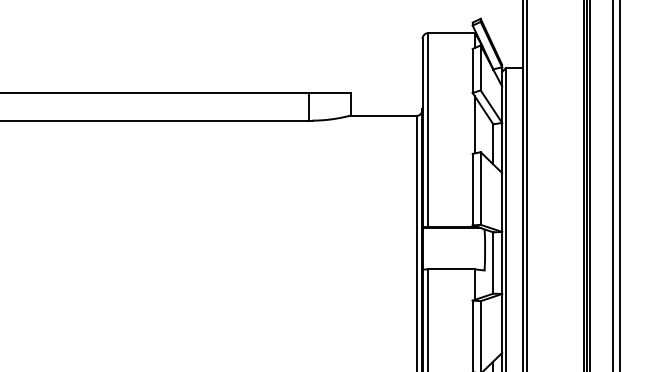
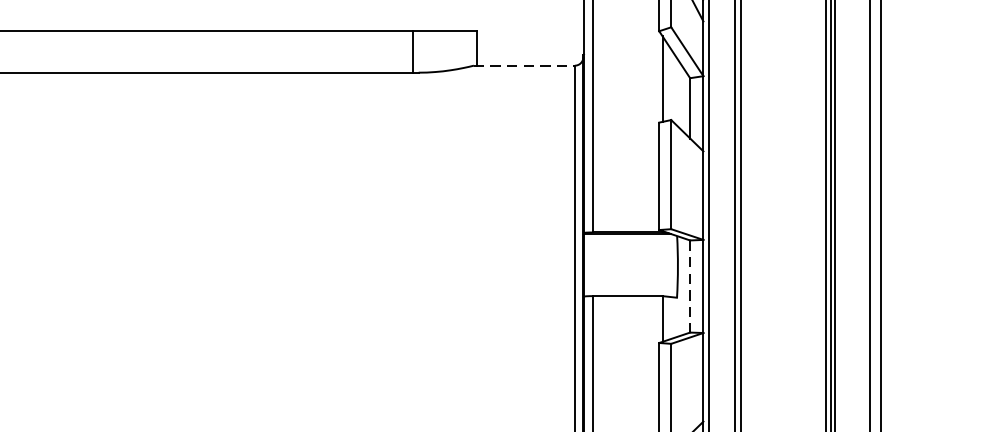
line: (382, 115) -> (523, 64), solid -> dashed
line: (493, 263) -> (690, 287), solid -> dashed

